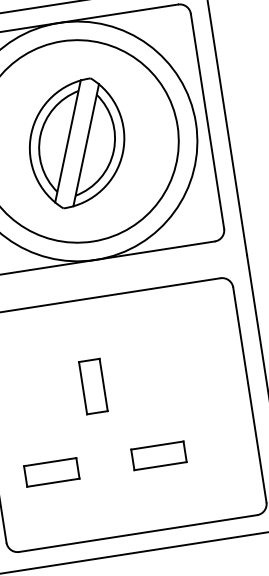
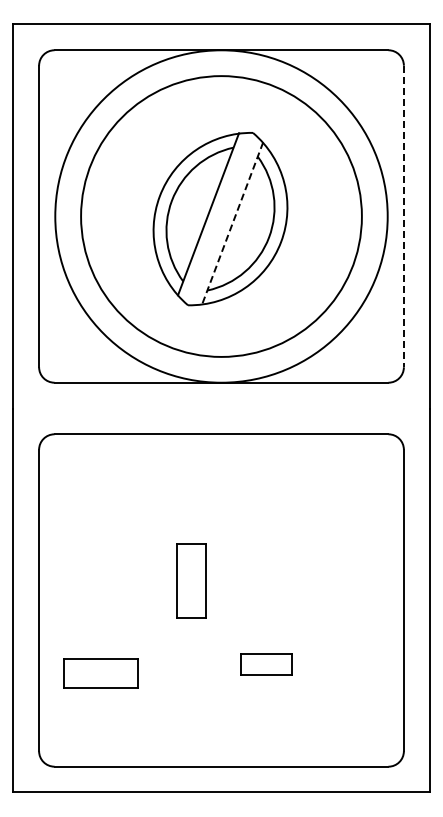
line: (207, 121) -> (403, 216), solid -> dashed
line: (86, 145) -> (232, 223), solid -> dashed
part: (93, 386) -> (191, 580), moved
part: (159, 455) -> (266, 664), size x0.7
part: (51, 472) -> (100, 673), moved

